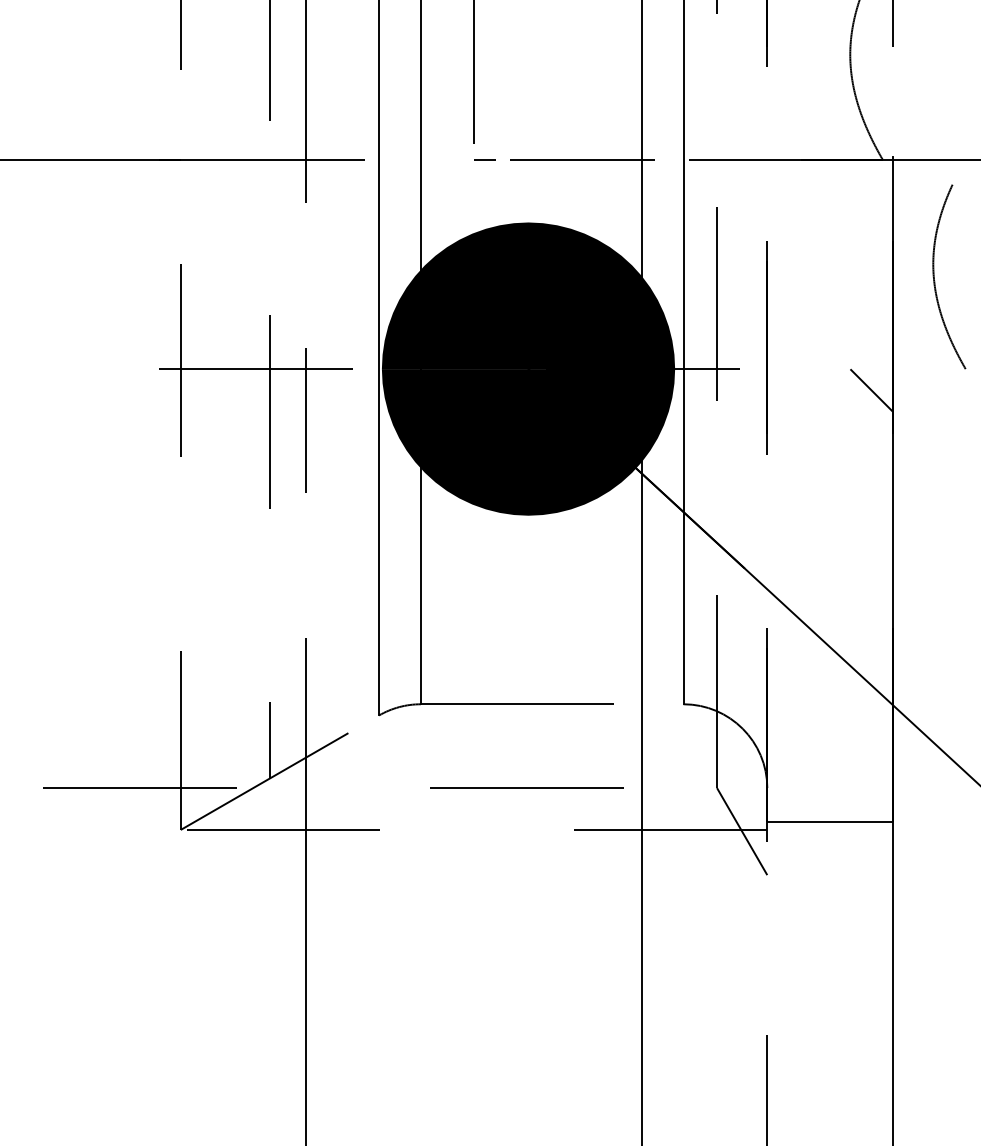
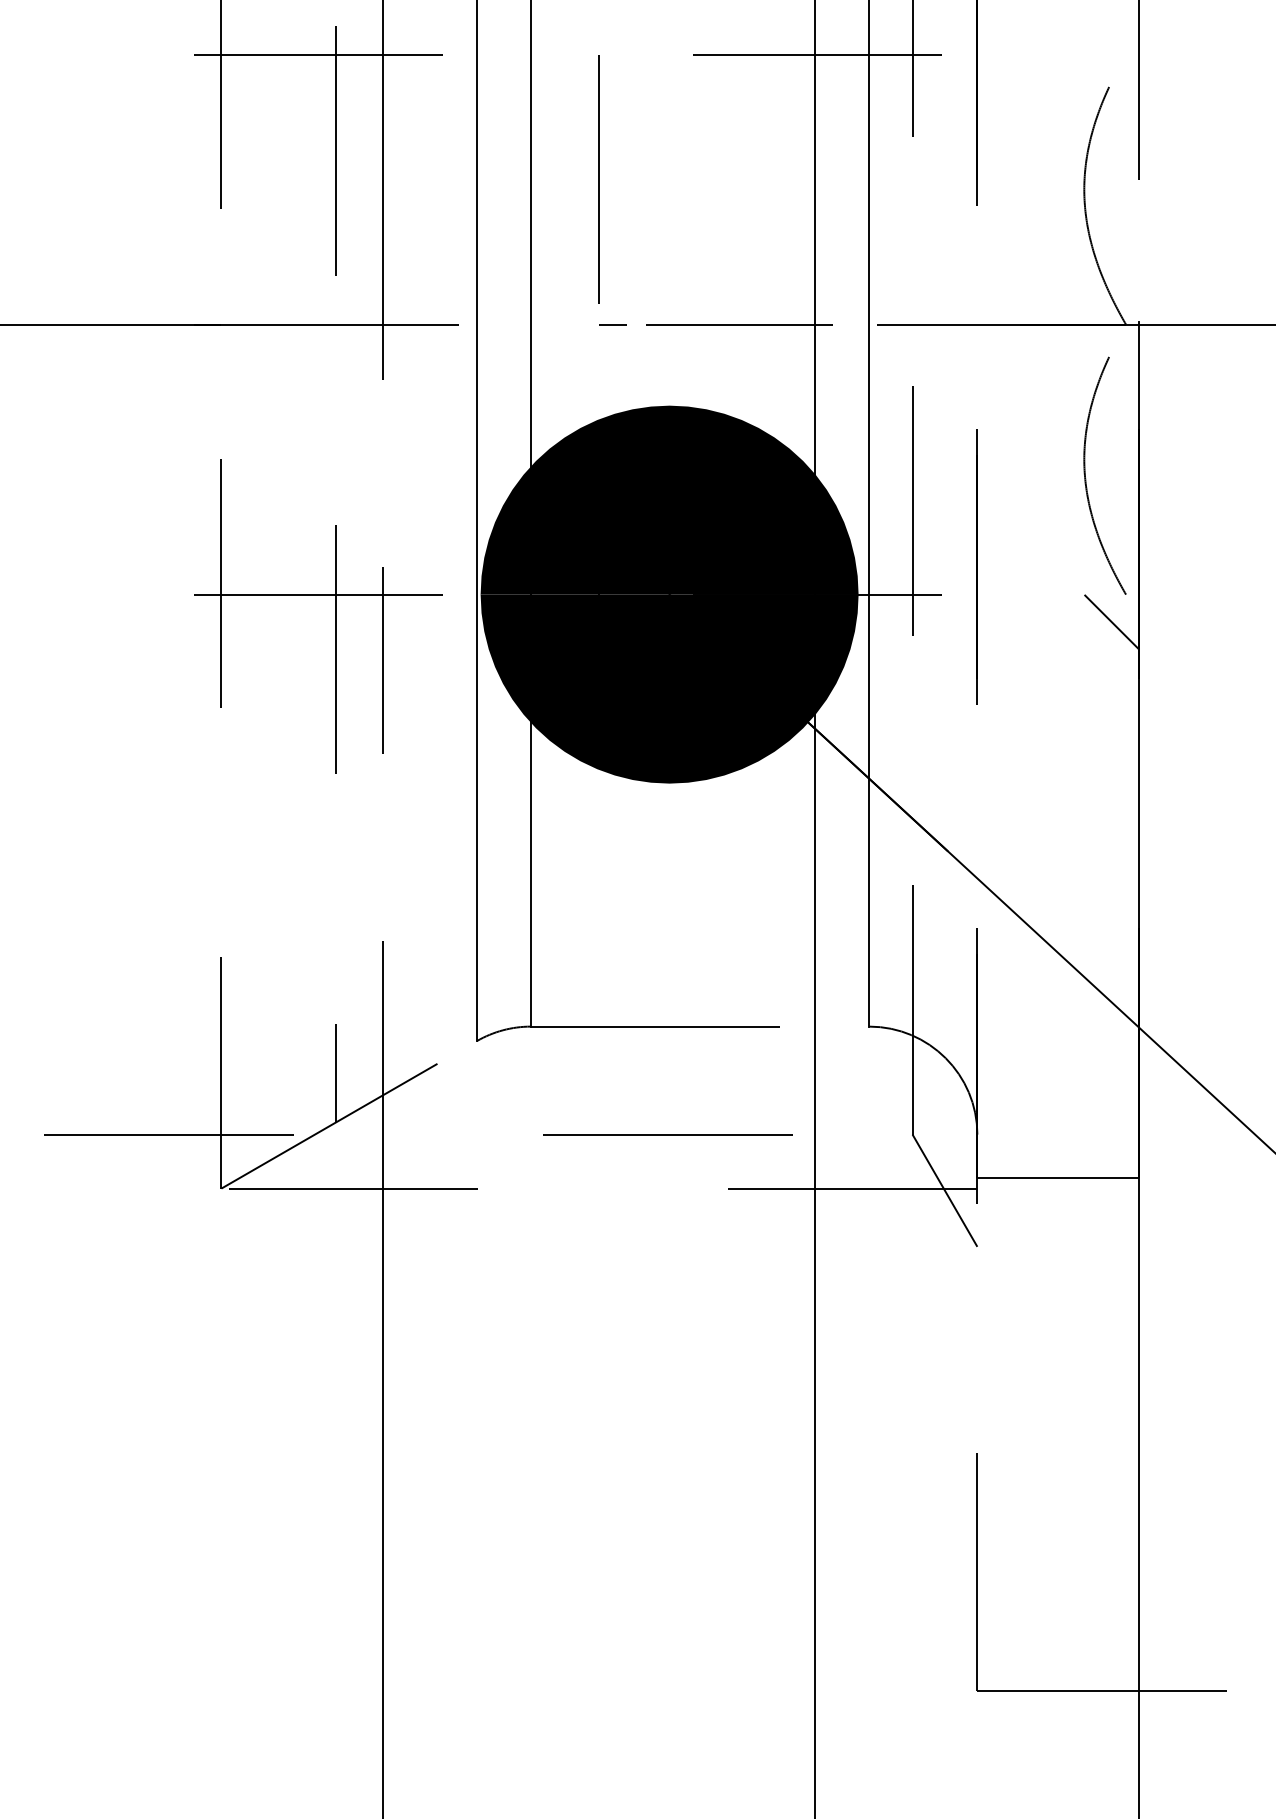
curve: (934, 278) -> (1086, 478), moved

